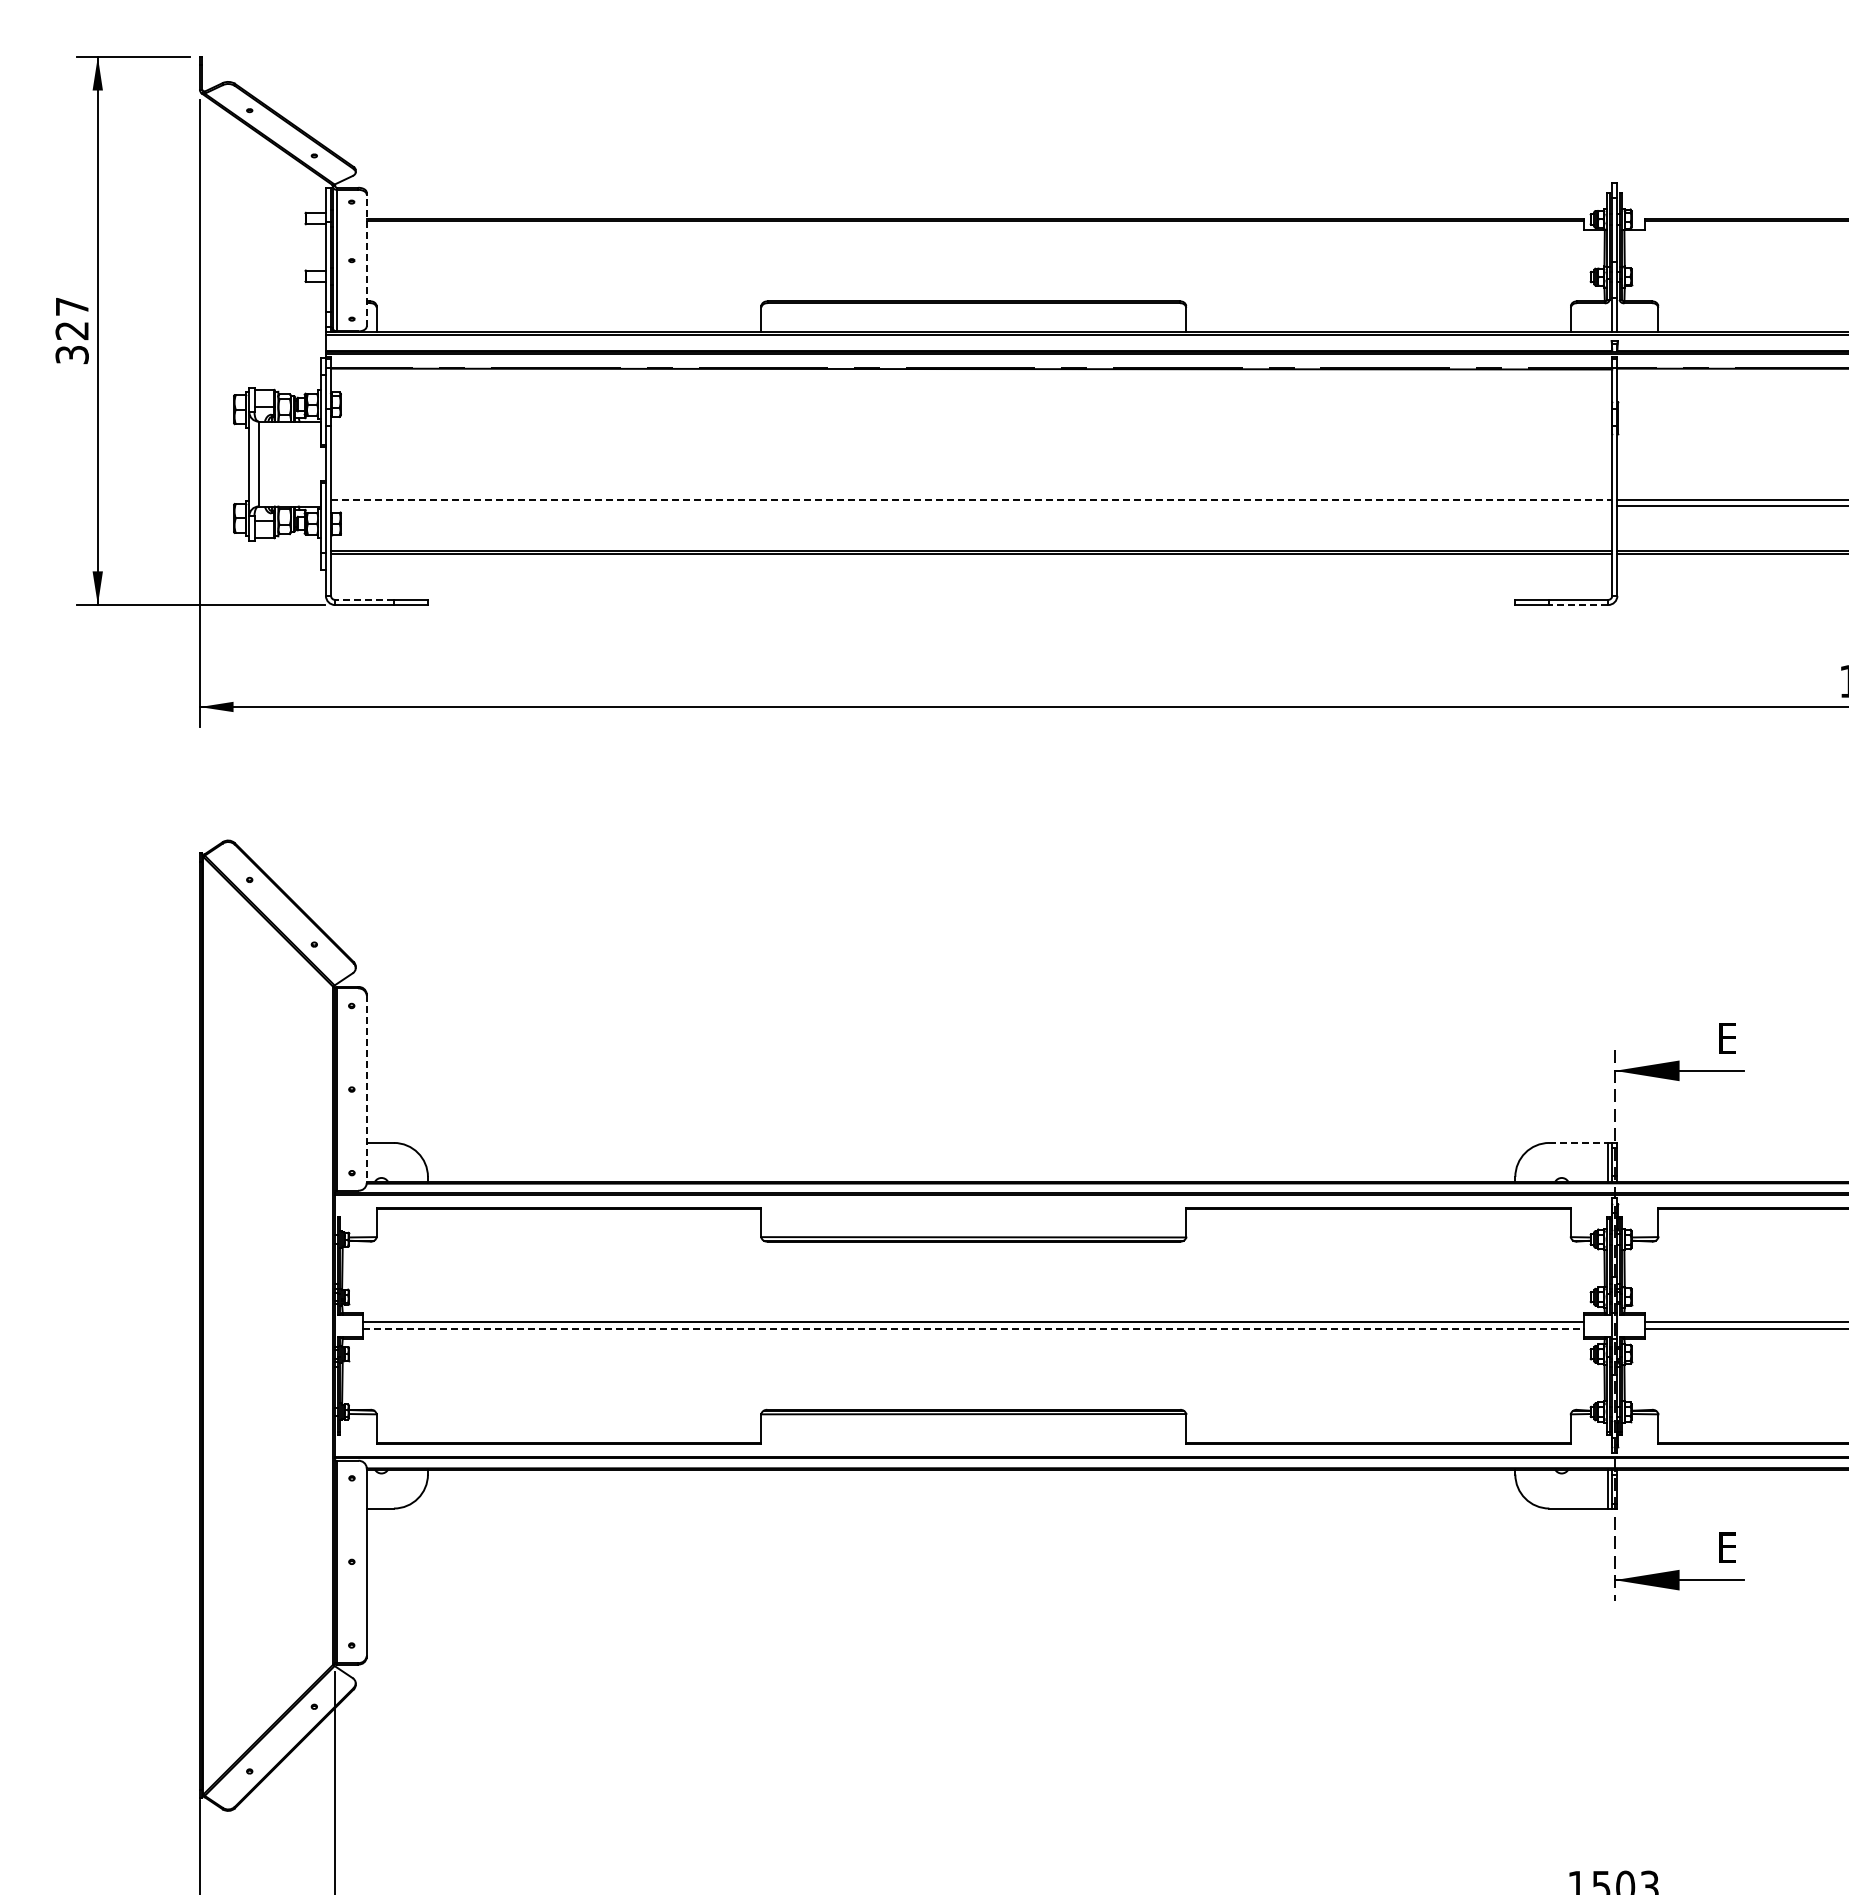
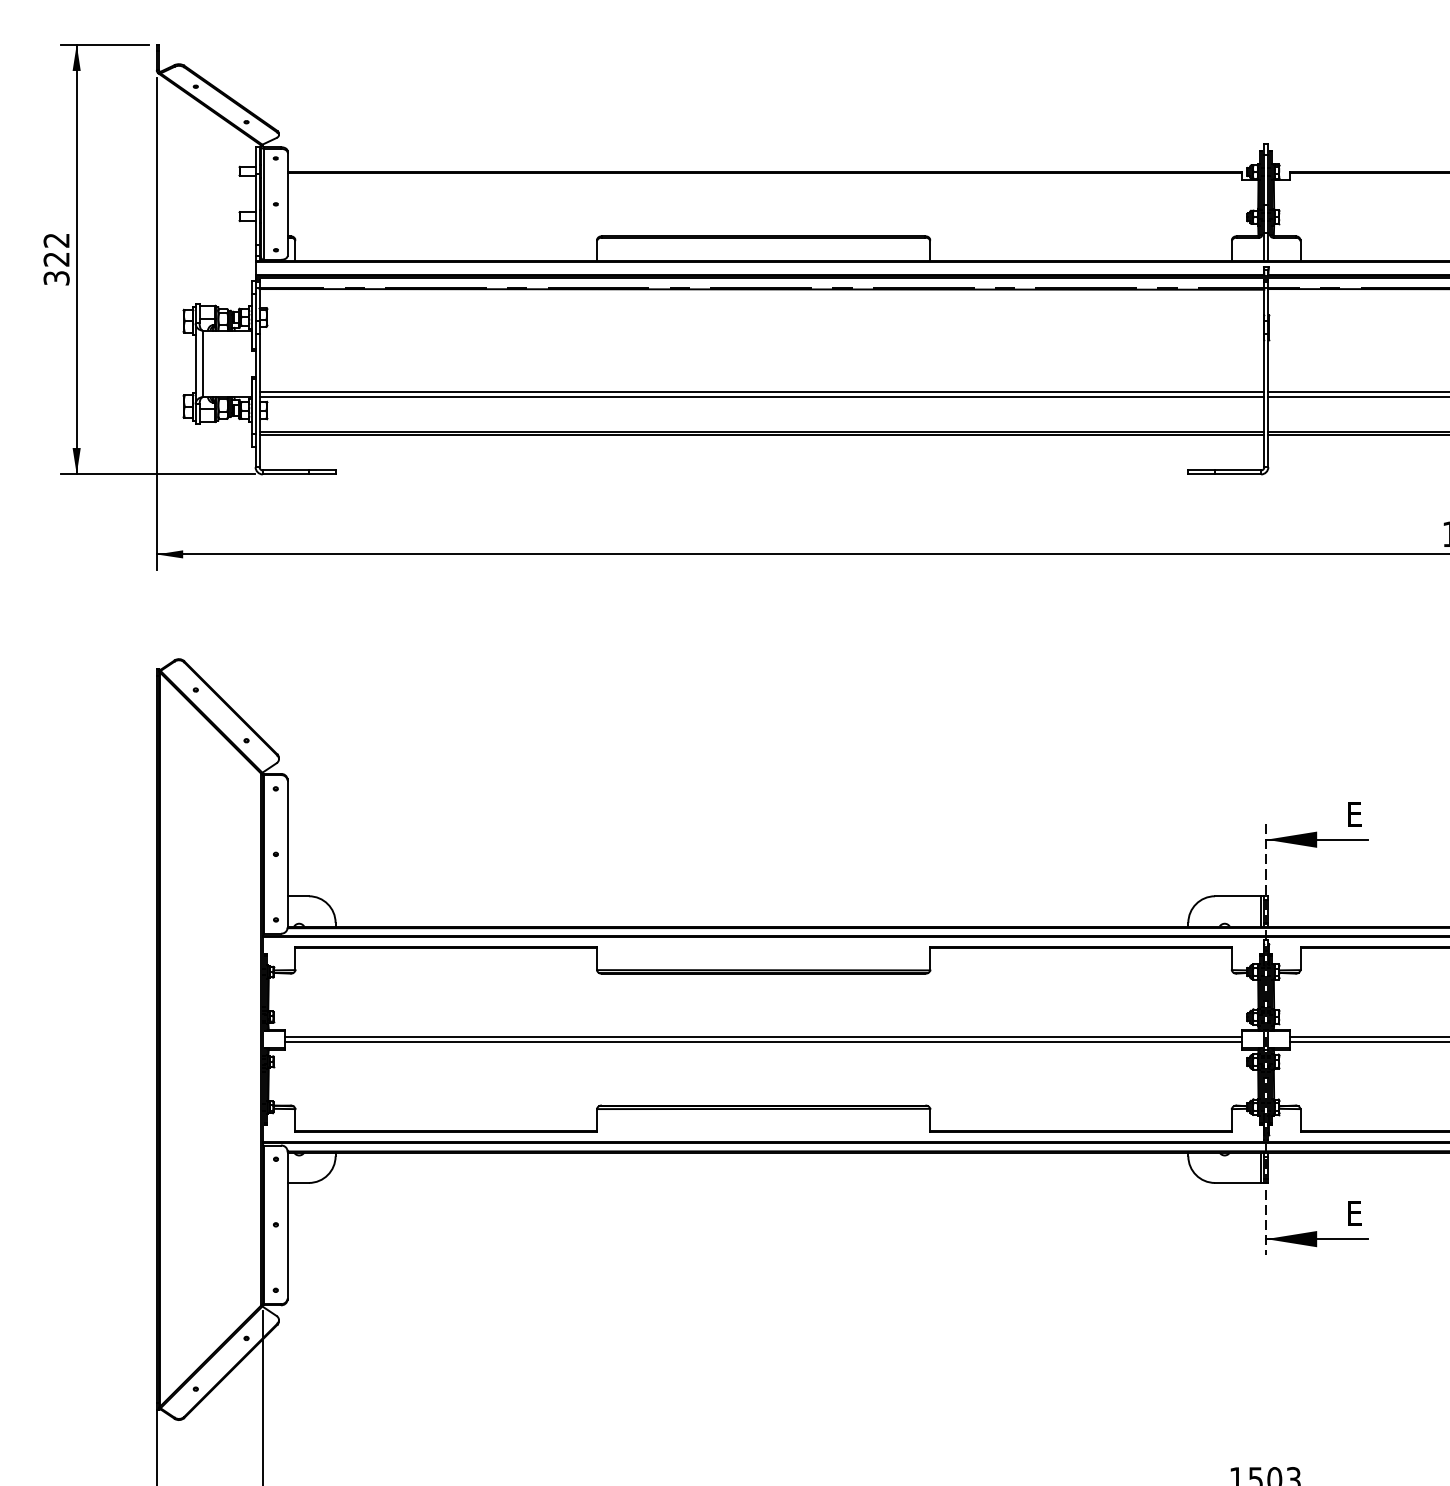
line: (366, 260) -> (287, 204), dashed -> solid
text: (71, 306) -> (56, 240), 327 -> 322
line: (971, 499) -> (761, 391), dashed -> solid
line: (971, 506) -> (761, 397), added
line: (364, 599) -> (285, 470), dashed -> solid
line: (1578, 605) -> (1237, 474), dashed -> solid
line: (366, 1090) -> (287, 855), dashed -> solid
line: (1579, 1142) -> (1238, 895), dashed -> solid
line: (974, 1329) -> (764, 1042), dashed -> solid

